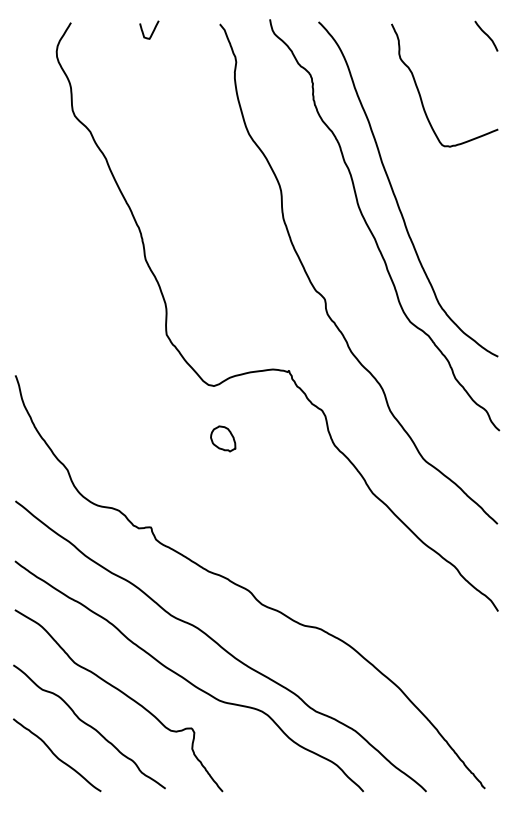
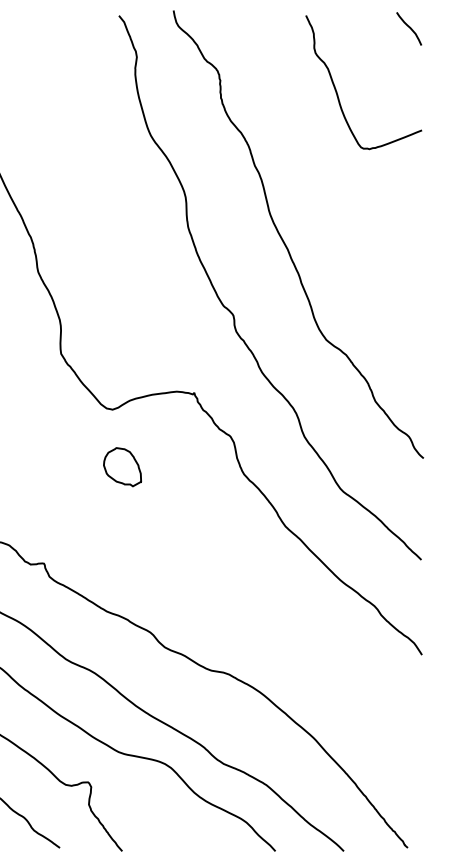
curve: (152, 31) -> (45, 23), removed
curve: (395, 194) -> (310, 201), removed
part: (223, 438) -> (122, 466), size x1.4

